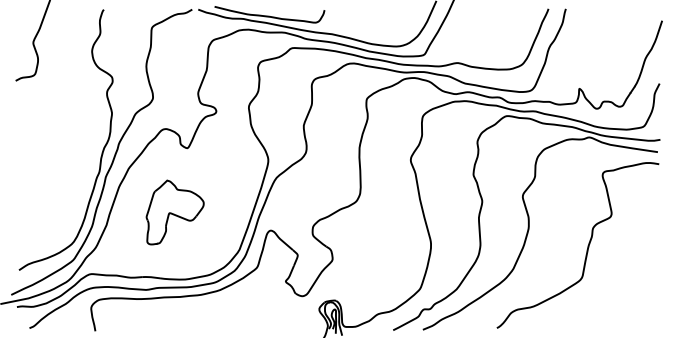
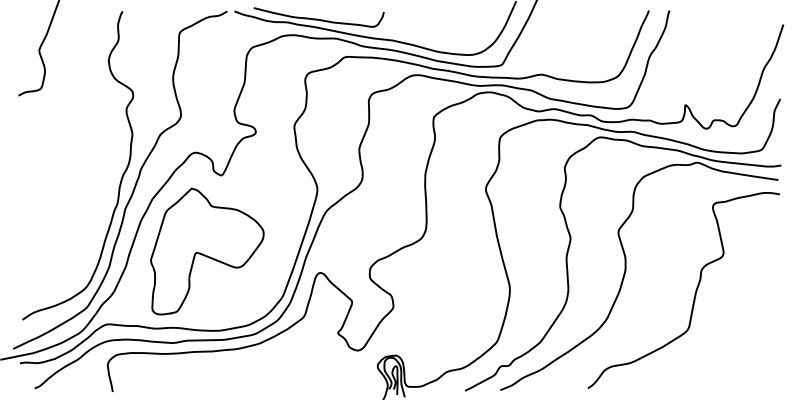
part: (174, 212) -> (206, 251), size x1.67

